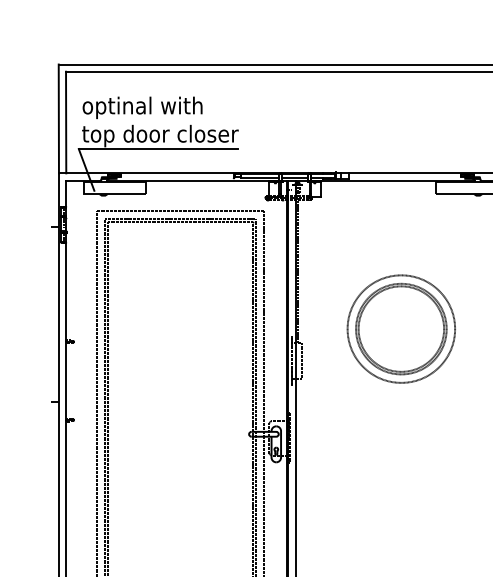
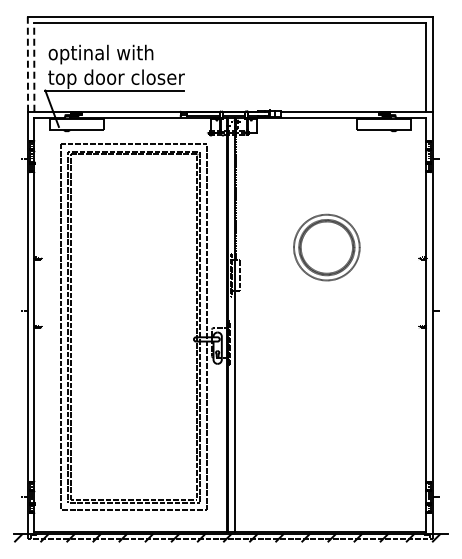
line: (58, 118) -> (27, 63), solid -> dashed
line: (66, 121) -> (34, 66), solid -> dashed
part: (401, 328) -> (326, 247), size x0.7

